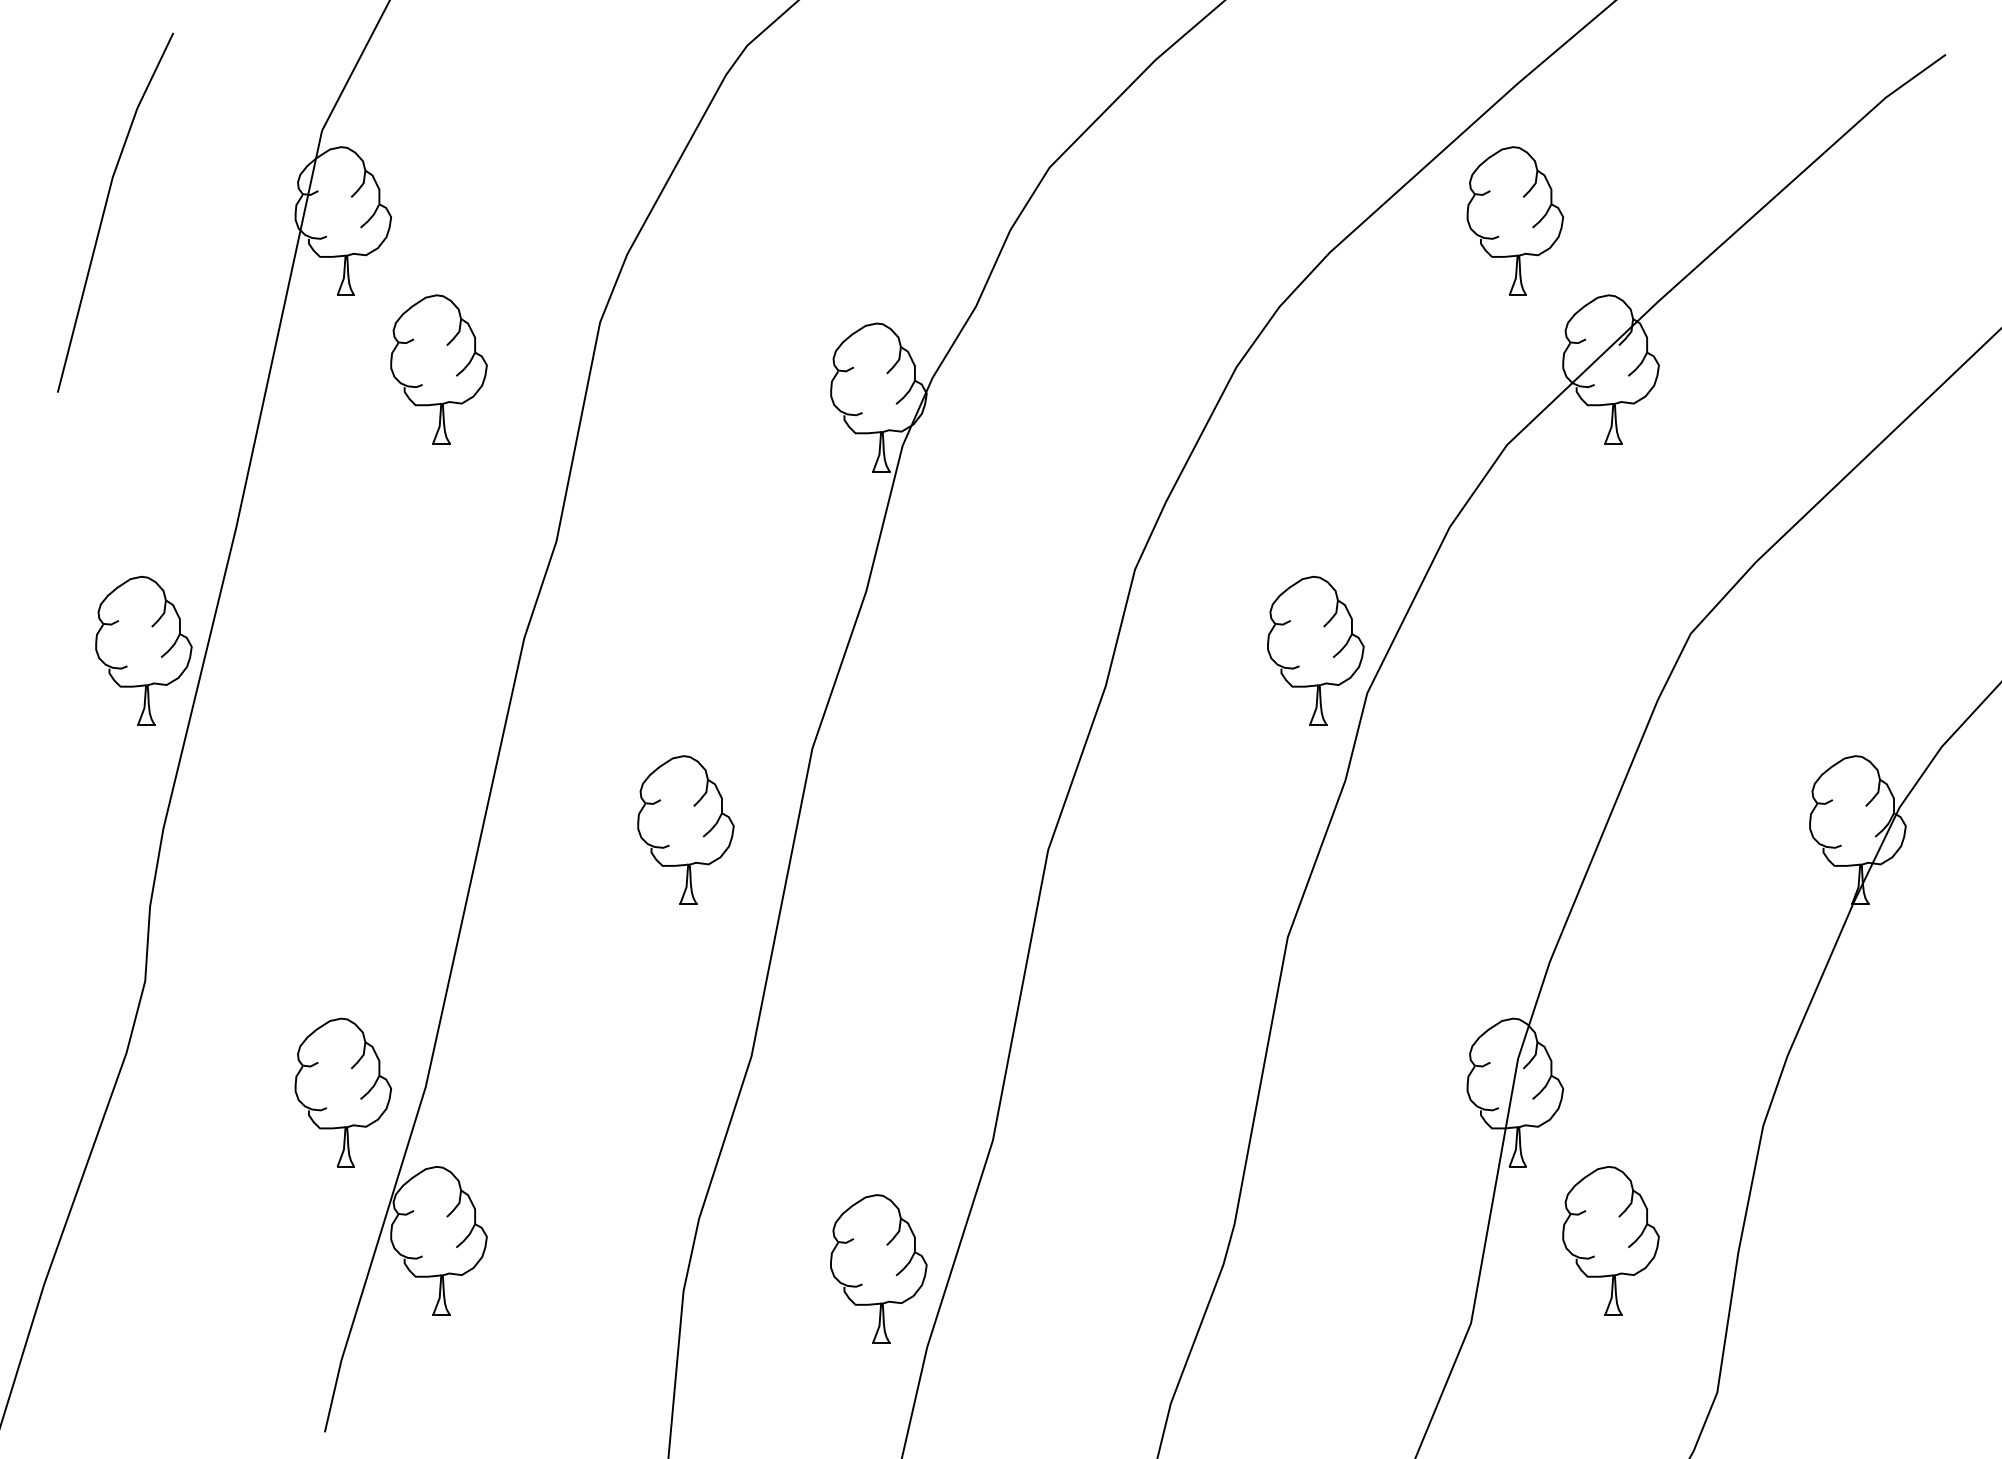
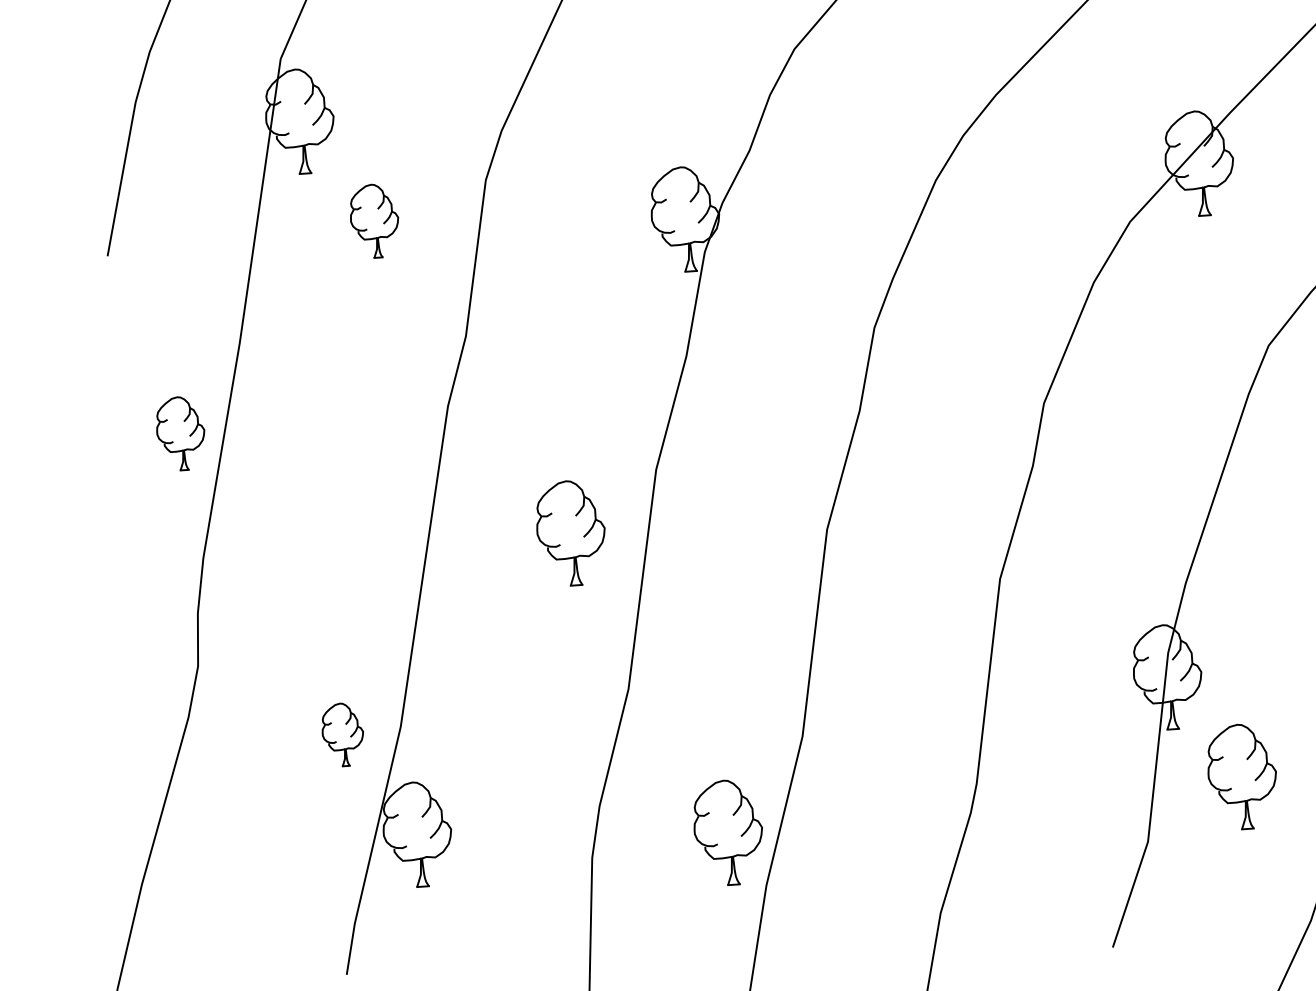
part: (1515, 220) -> (1125, 63), removed
part: (438, 369) -> (374, 221), size x0.7
part: (143, 650) -> (180, 433), size x0.7
part: (1315, 650) -> (1005, 375), removed
part: (343, 1092) -> (343, 734), size x0.6

